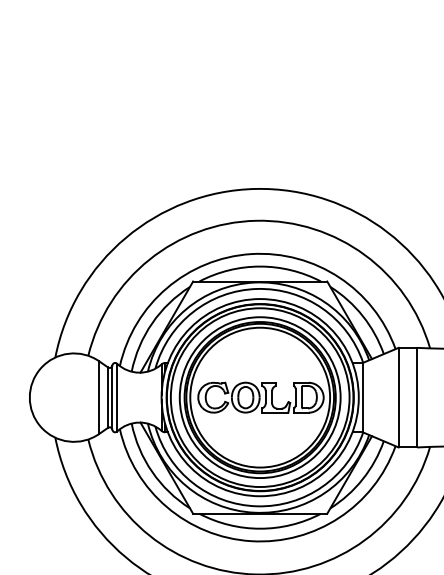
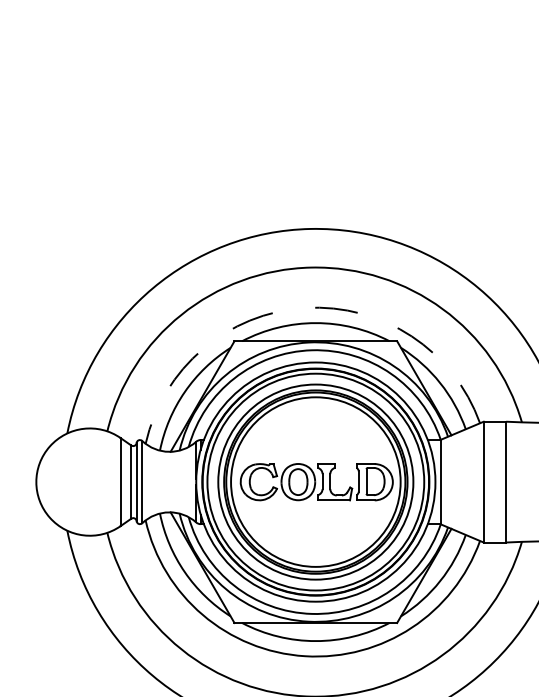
arc: (251, 254) -> (305, 308), solid -> dashed

